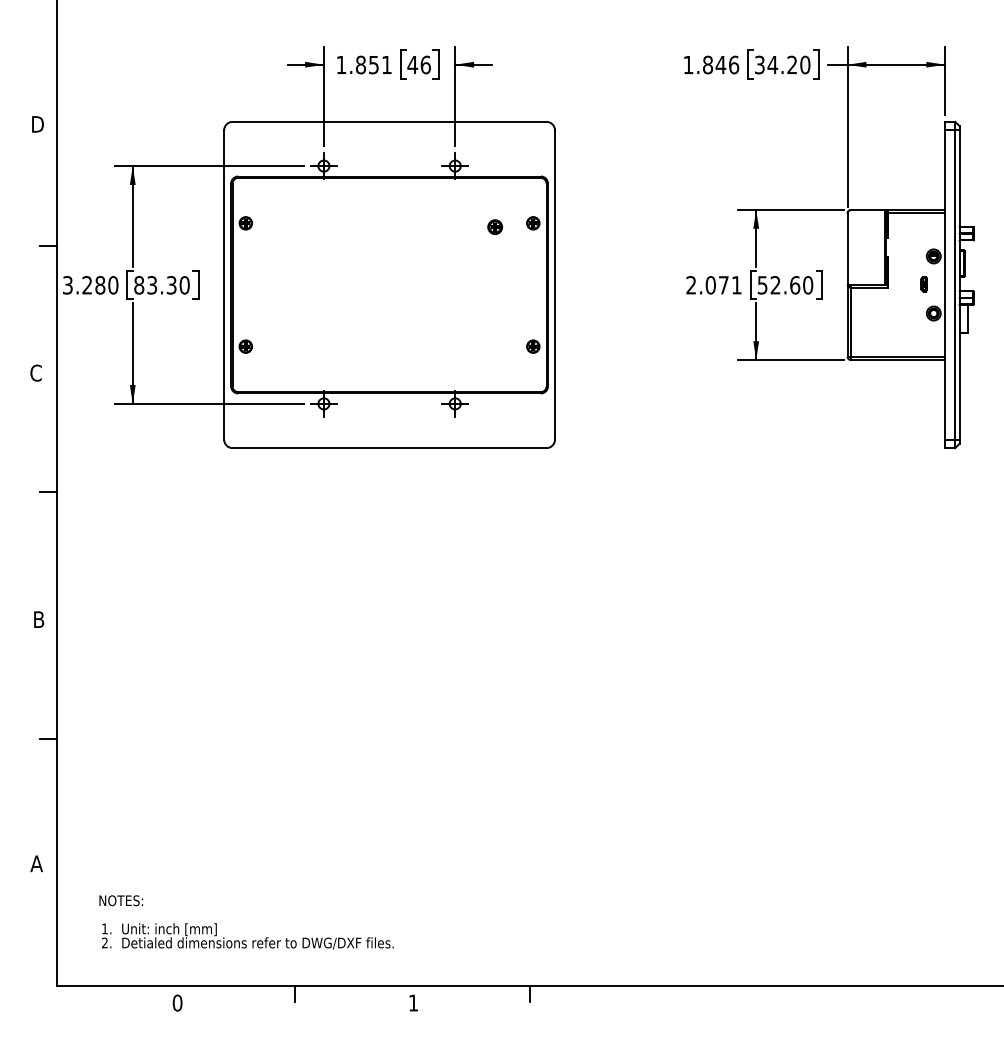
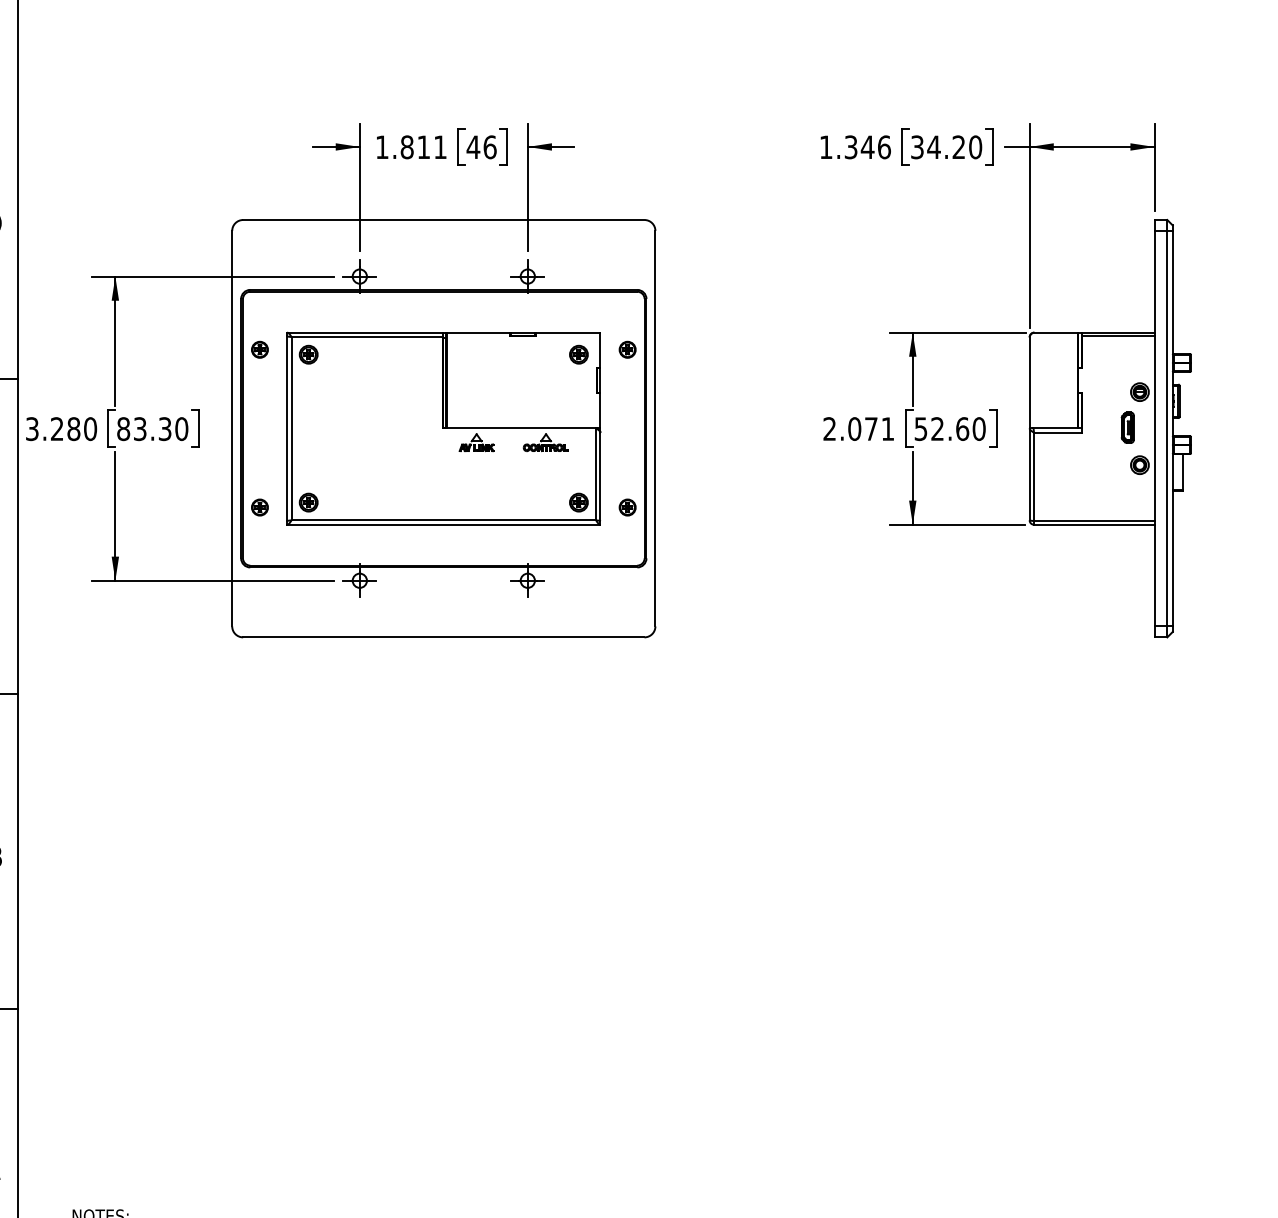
text: (708, 64) -> (851, 146), 1.846 -> 1.346
text: (373, 65) -> (423, 147), 1.851 -> 1.811
part: (389, 284) -> (443, 428), added
part: (923, 284) -> (1126, 428), size x1.67

